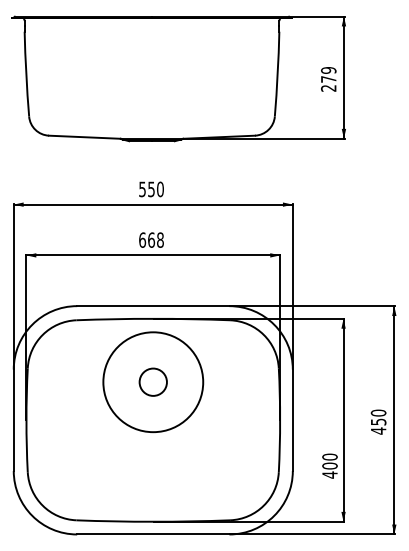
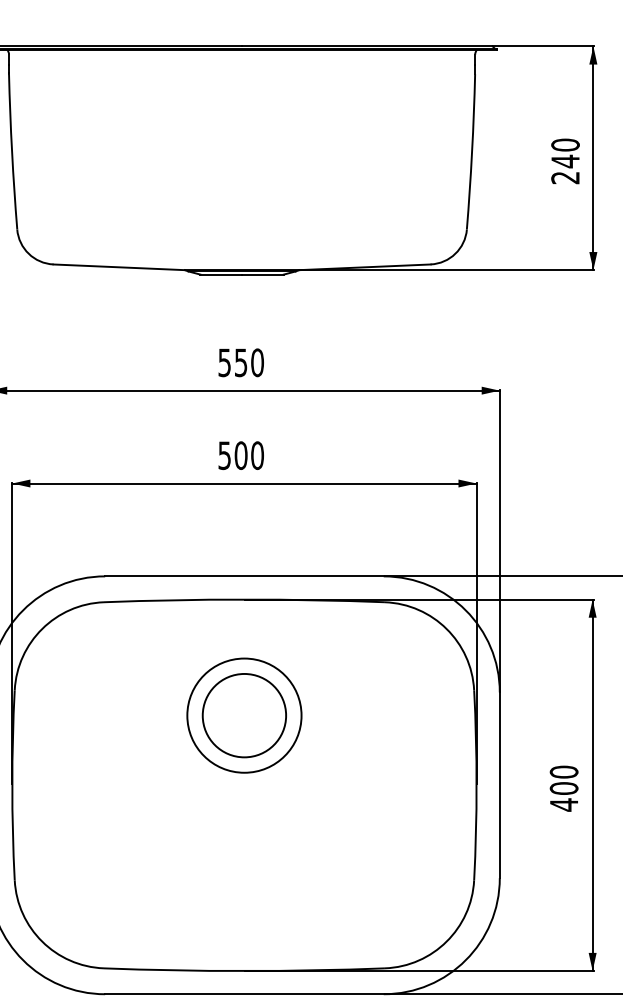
text: (328, 75) -> (565, 154), 279 -> 240
text: (151, 239) -> (241, 454), 668 -> 500
circle: (153, 382) -> (244, 716), size x0.62
circle: (153, 382) -> (244, 716), size x1.67
text: (329, 465) -> (563, 787), moved

